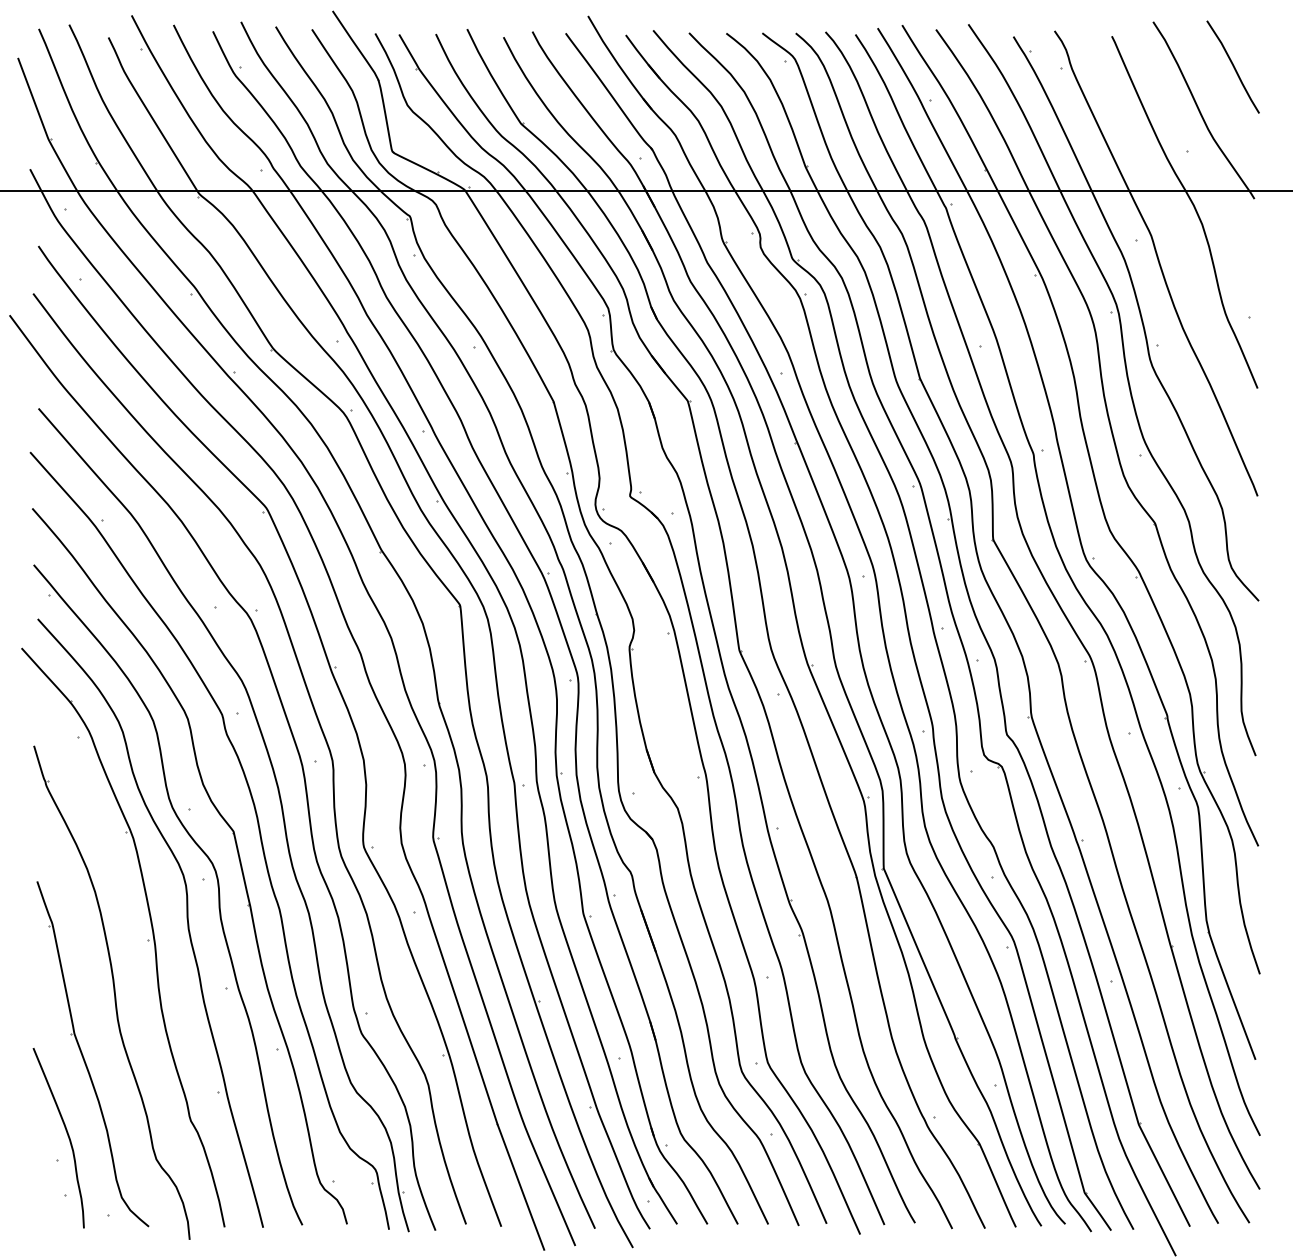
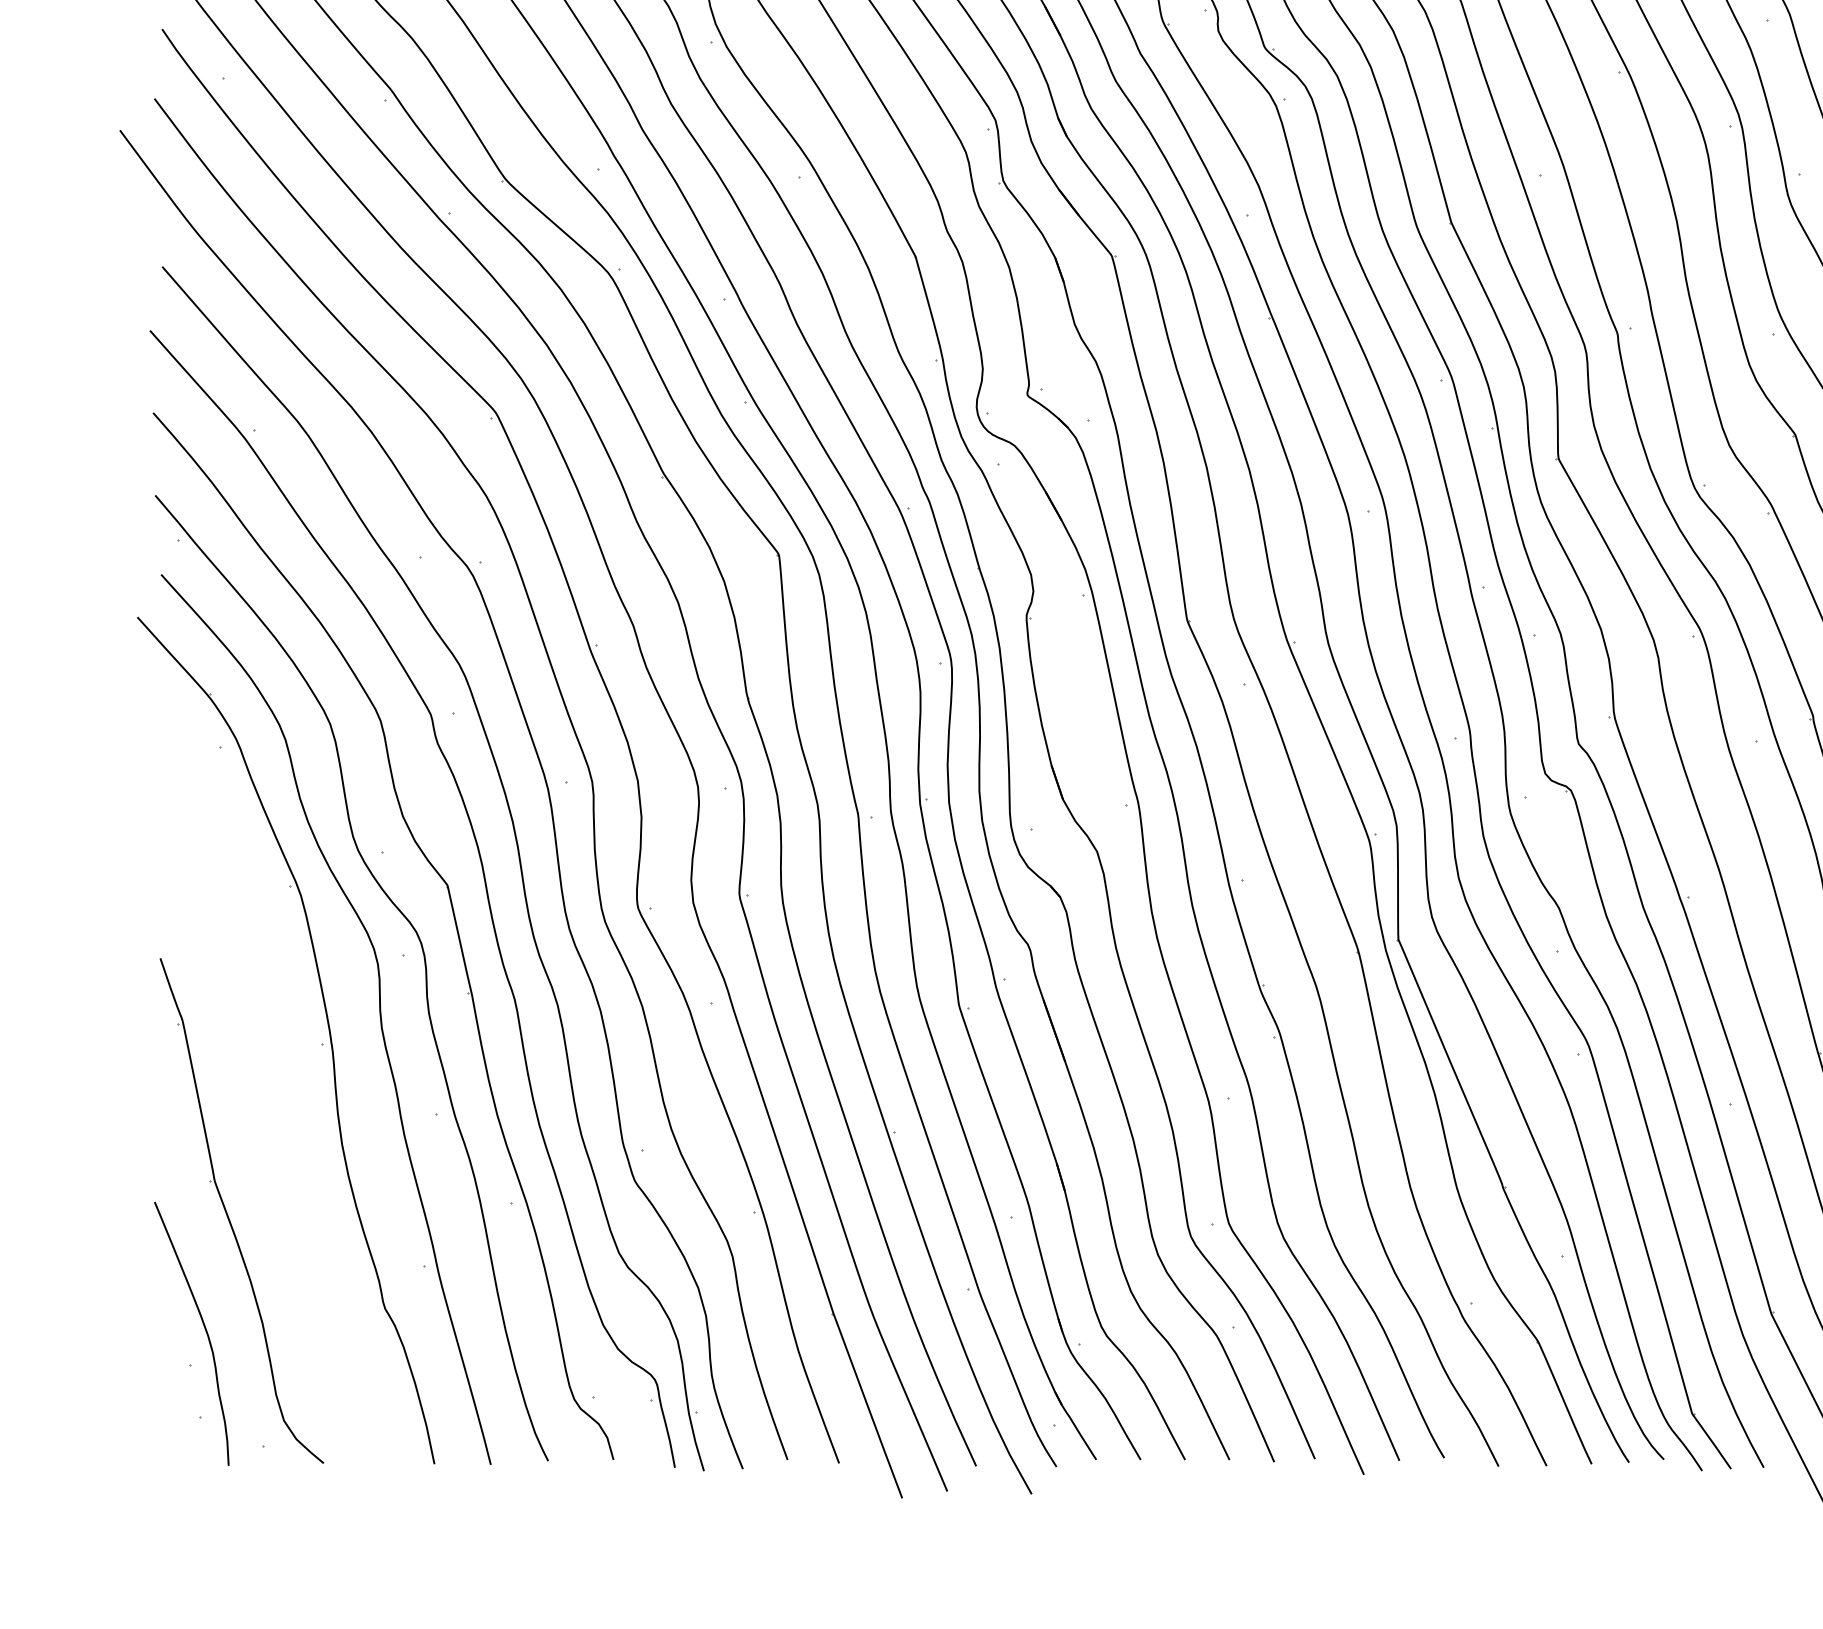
part: (111, 992) -> (268, 1120), removed

